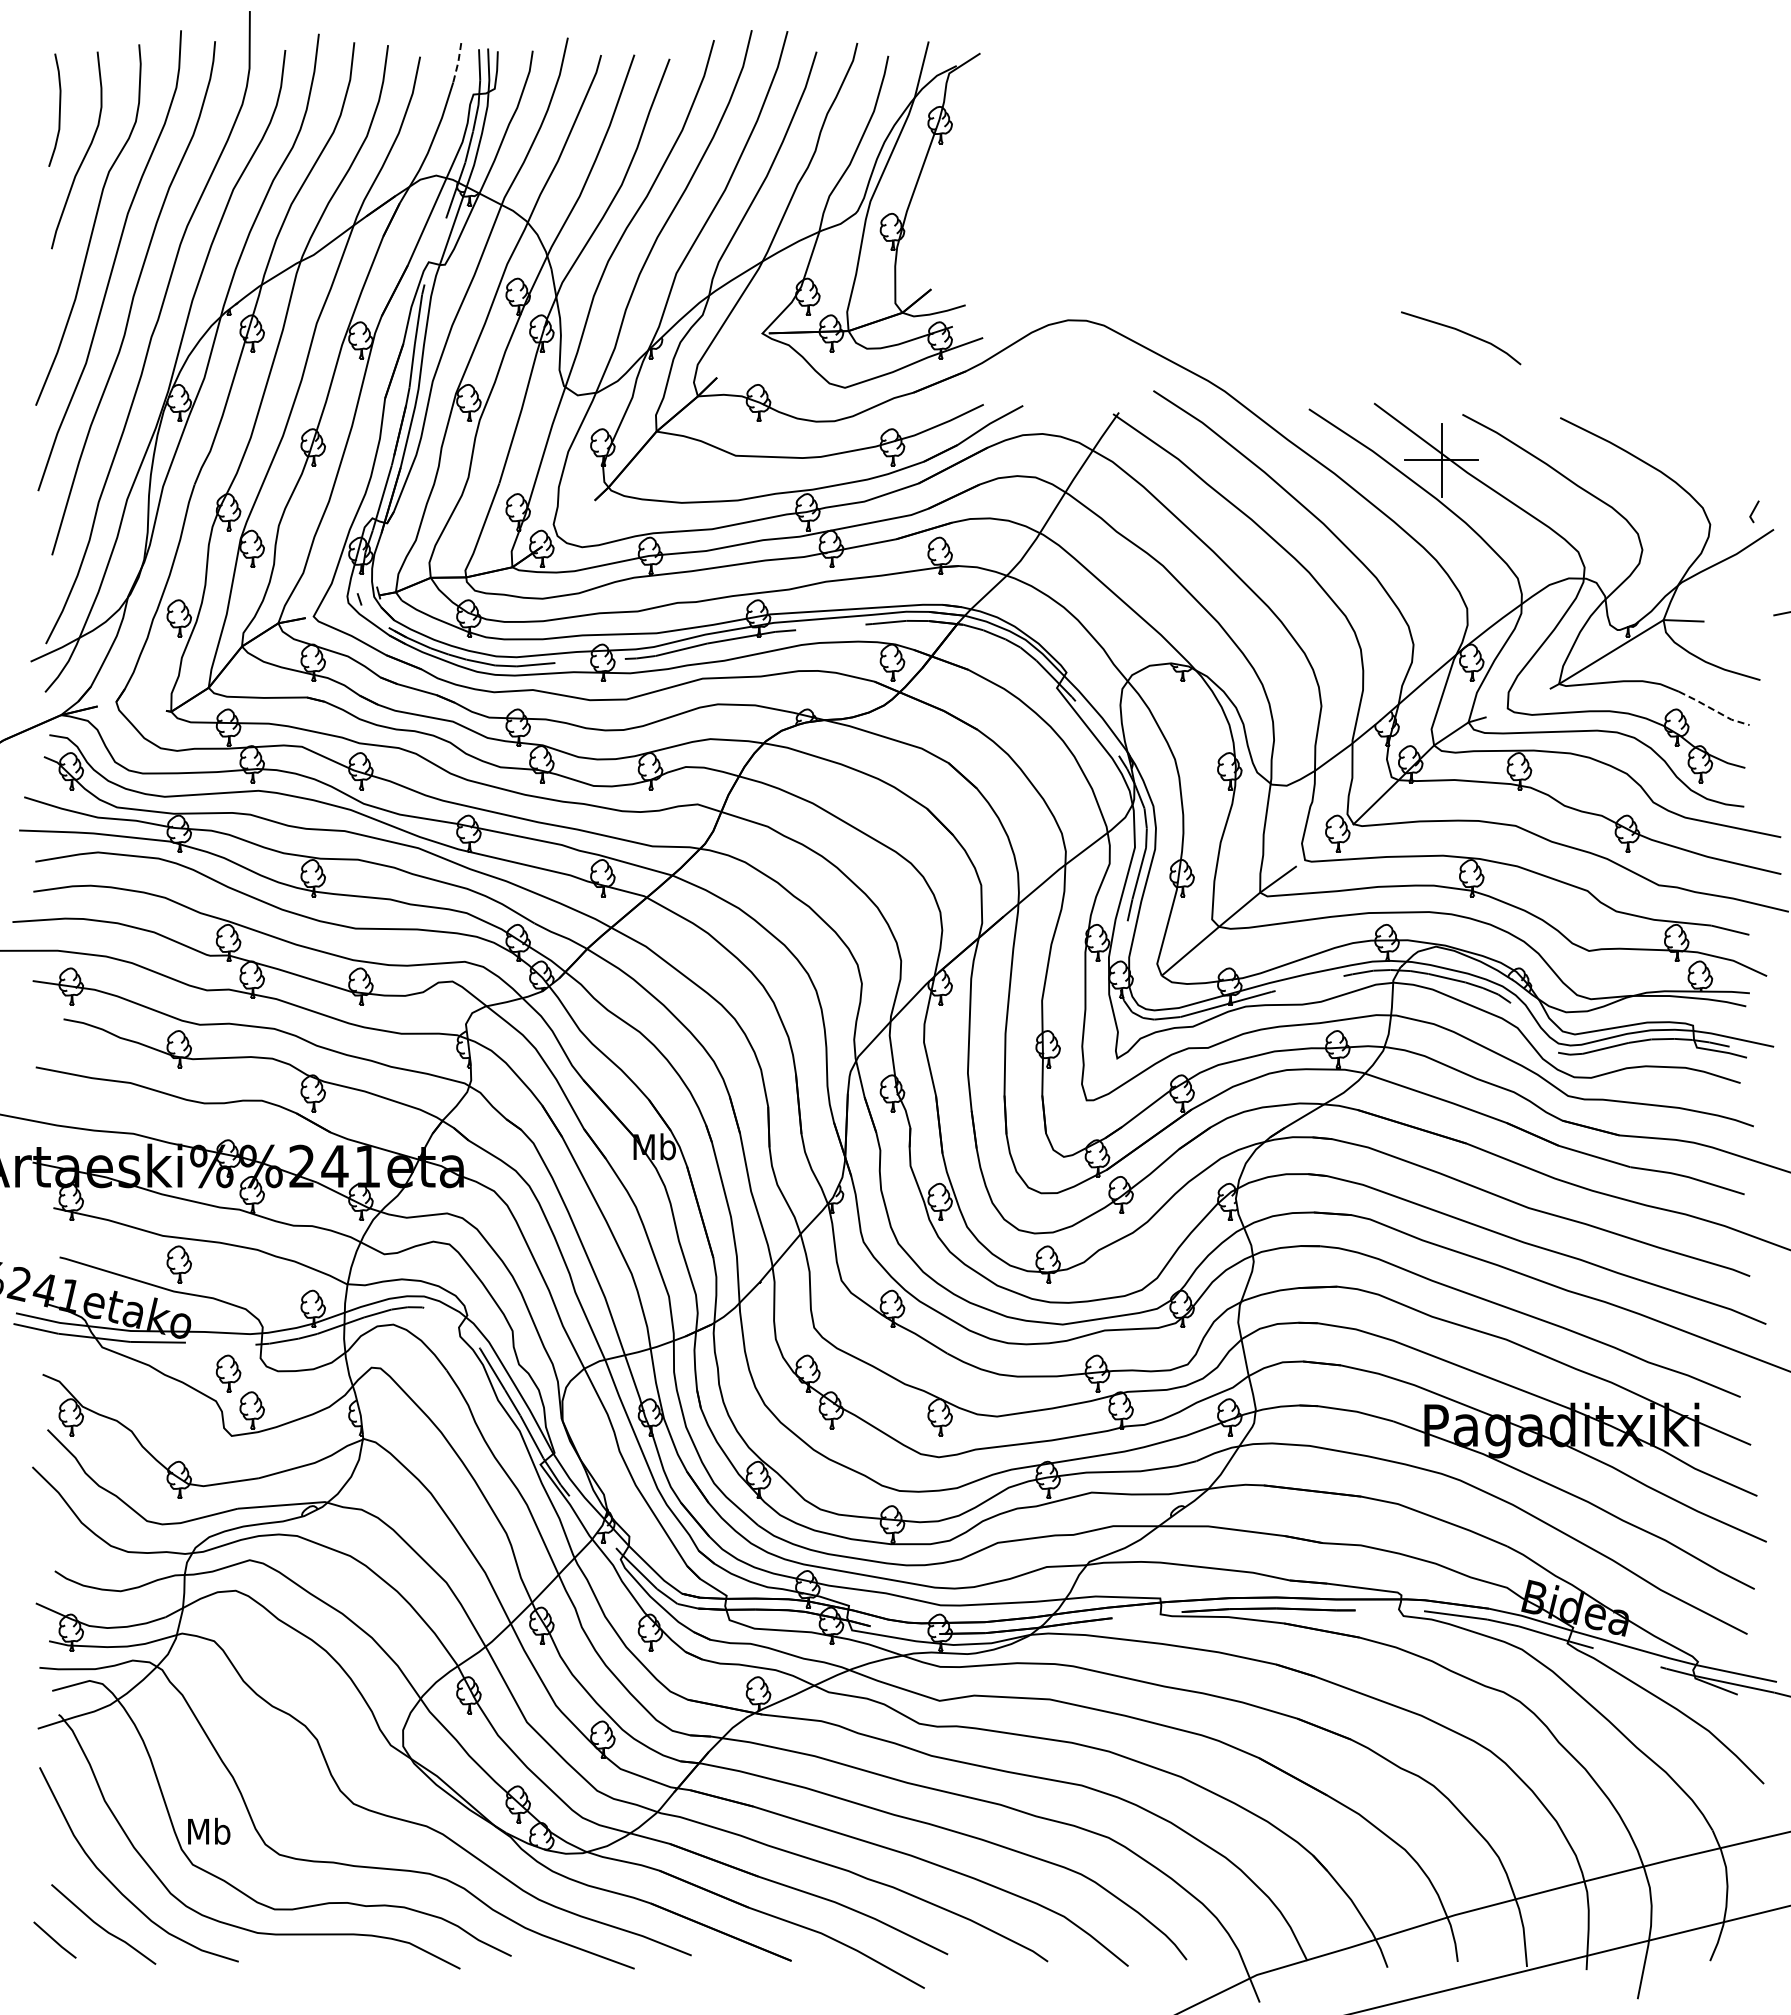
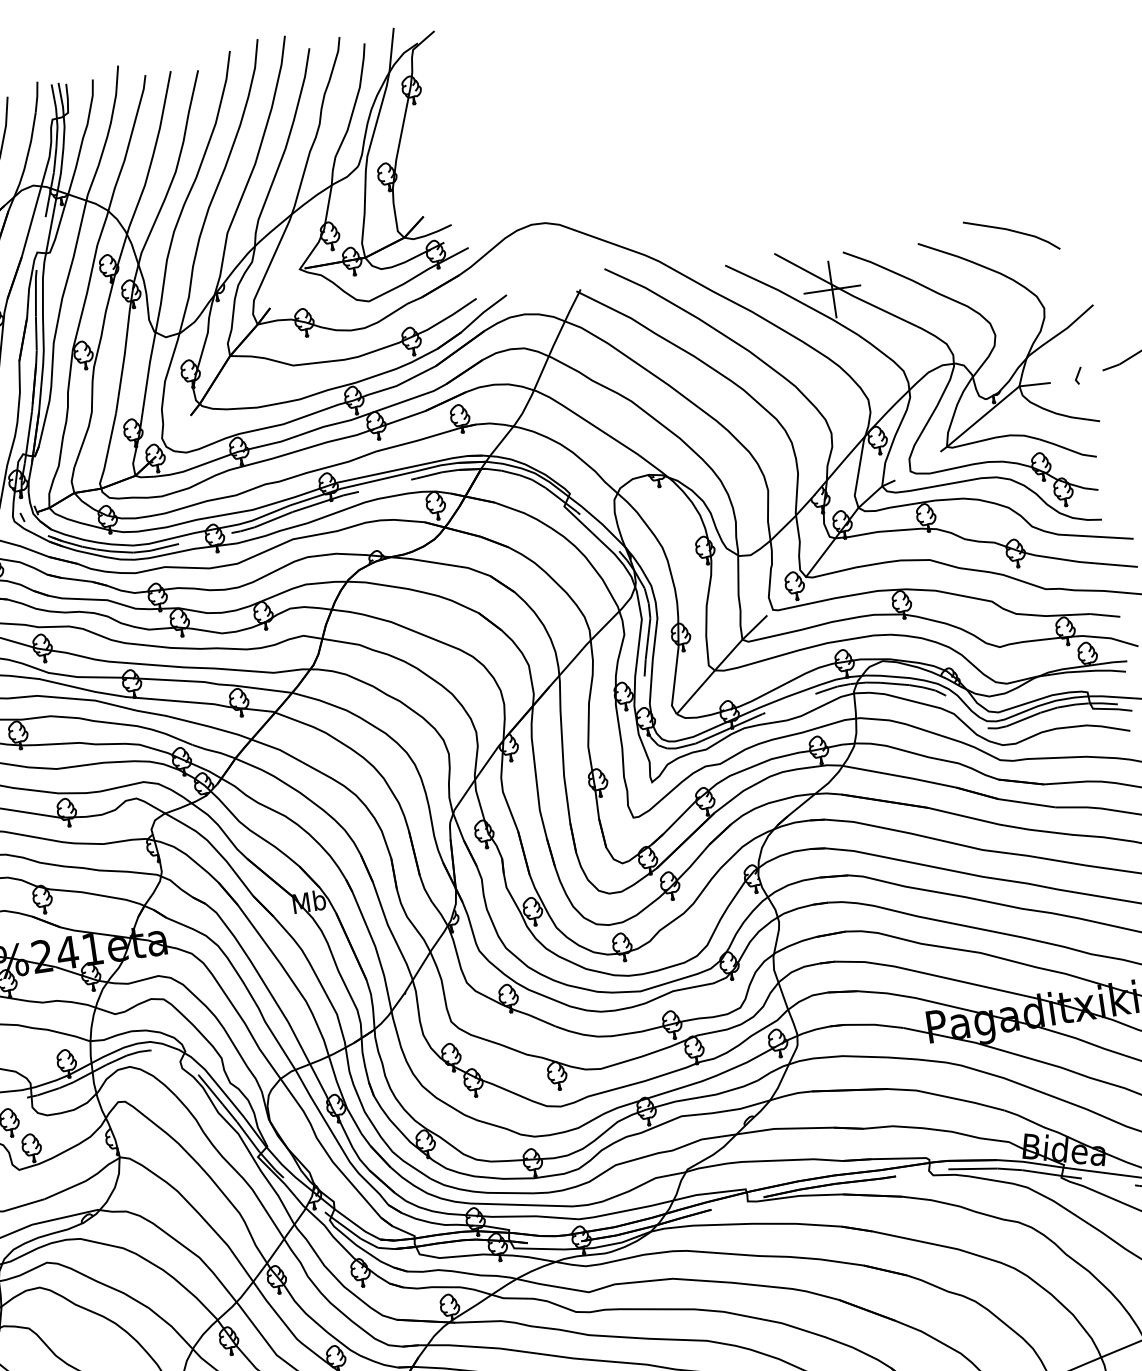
line: (458, 62) -> (37, 96), dashed -> solid
line: (1463, 333) -> (1012, 231), moved
line: (1754, 511) -> (1078, 375), moved
line: (1714, 710) -> (1068, 449), dashed -> solid

